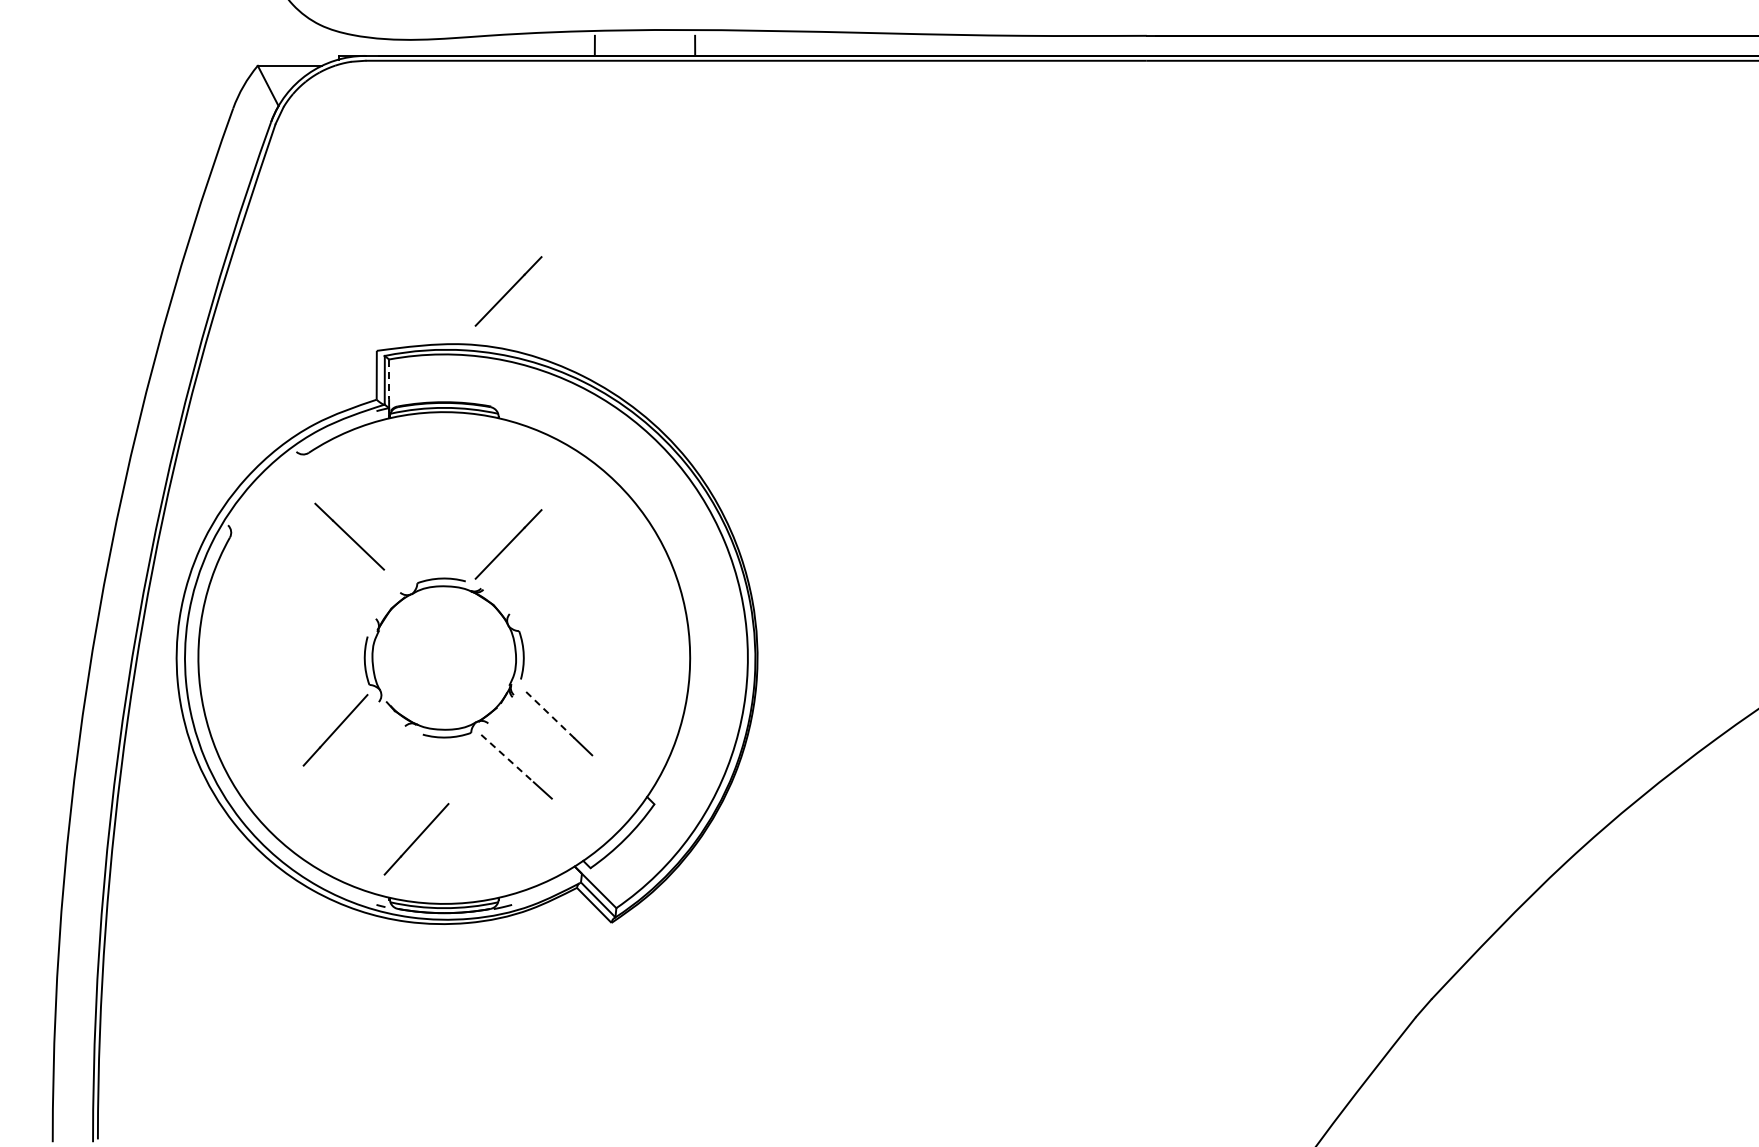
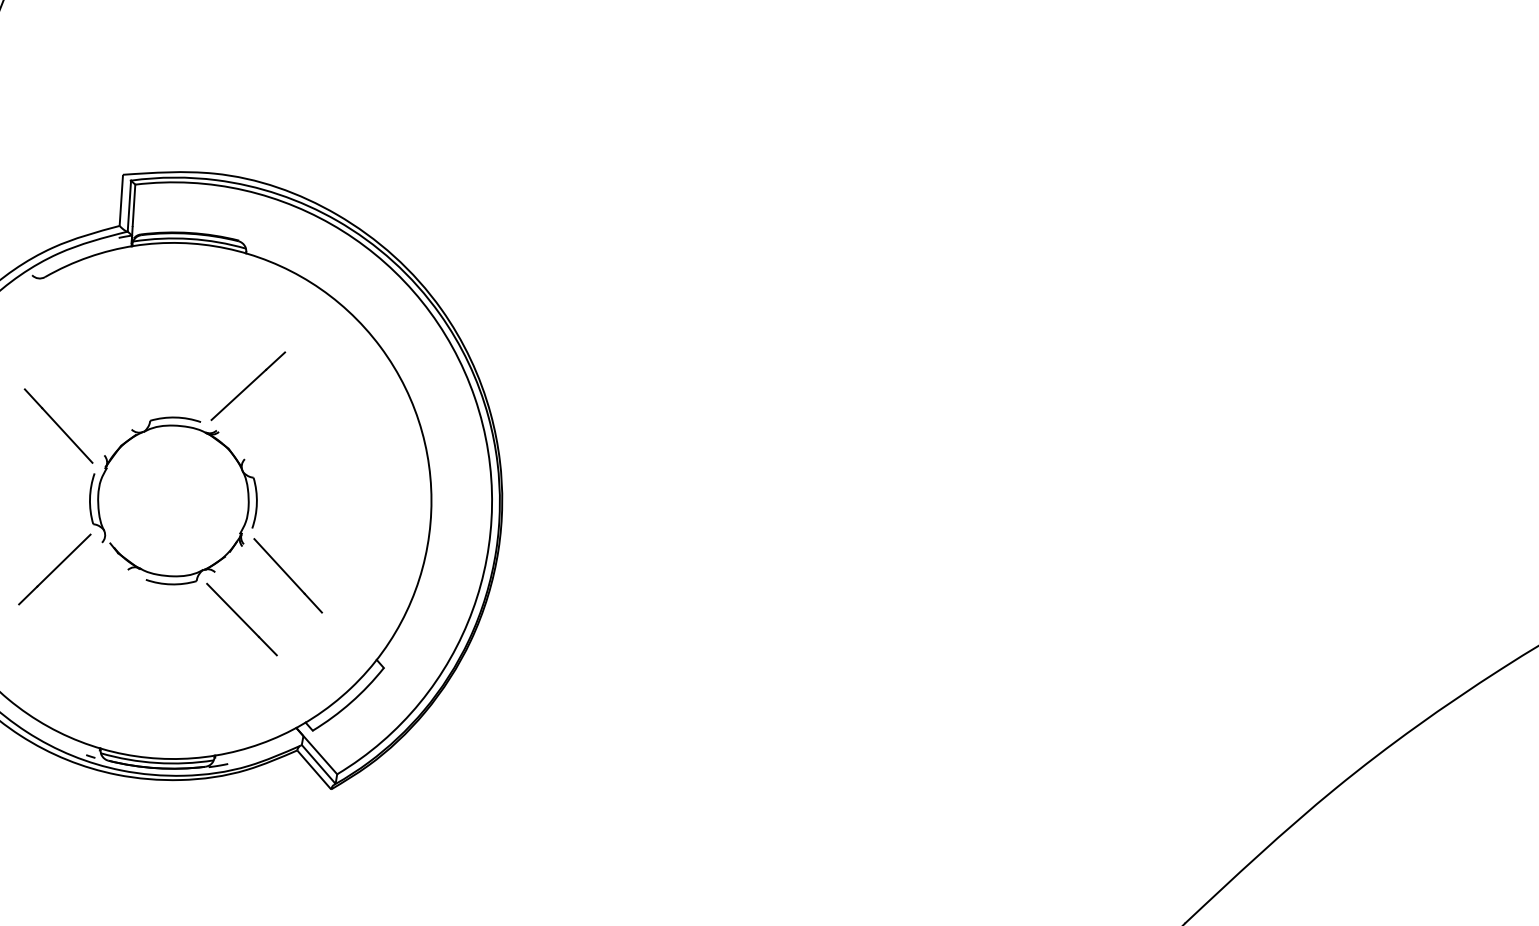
line: (508, 291) -> (264, 121), removed
line: (389, 379) -> (134, 205), dashed -> solid
line: (349, 536) -> (58, 425), moved
line: (548, 713) -> (278, 565), dashed -> solid
line: (507, 758) -> (233, 610), dashed -> solid
line: (416, 839) -> (132, 689), removed

